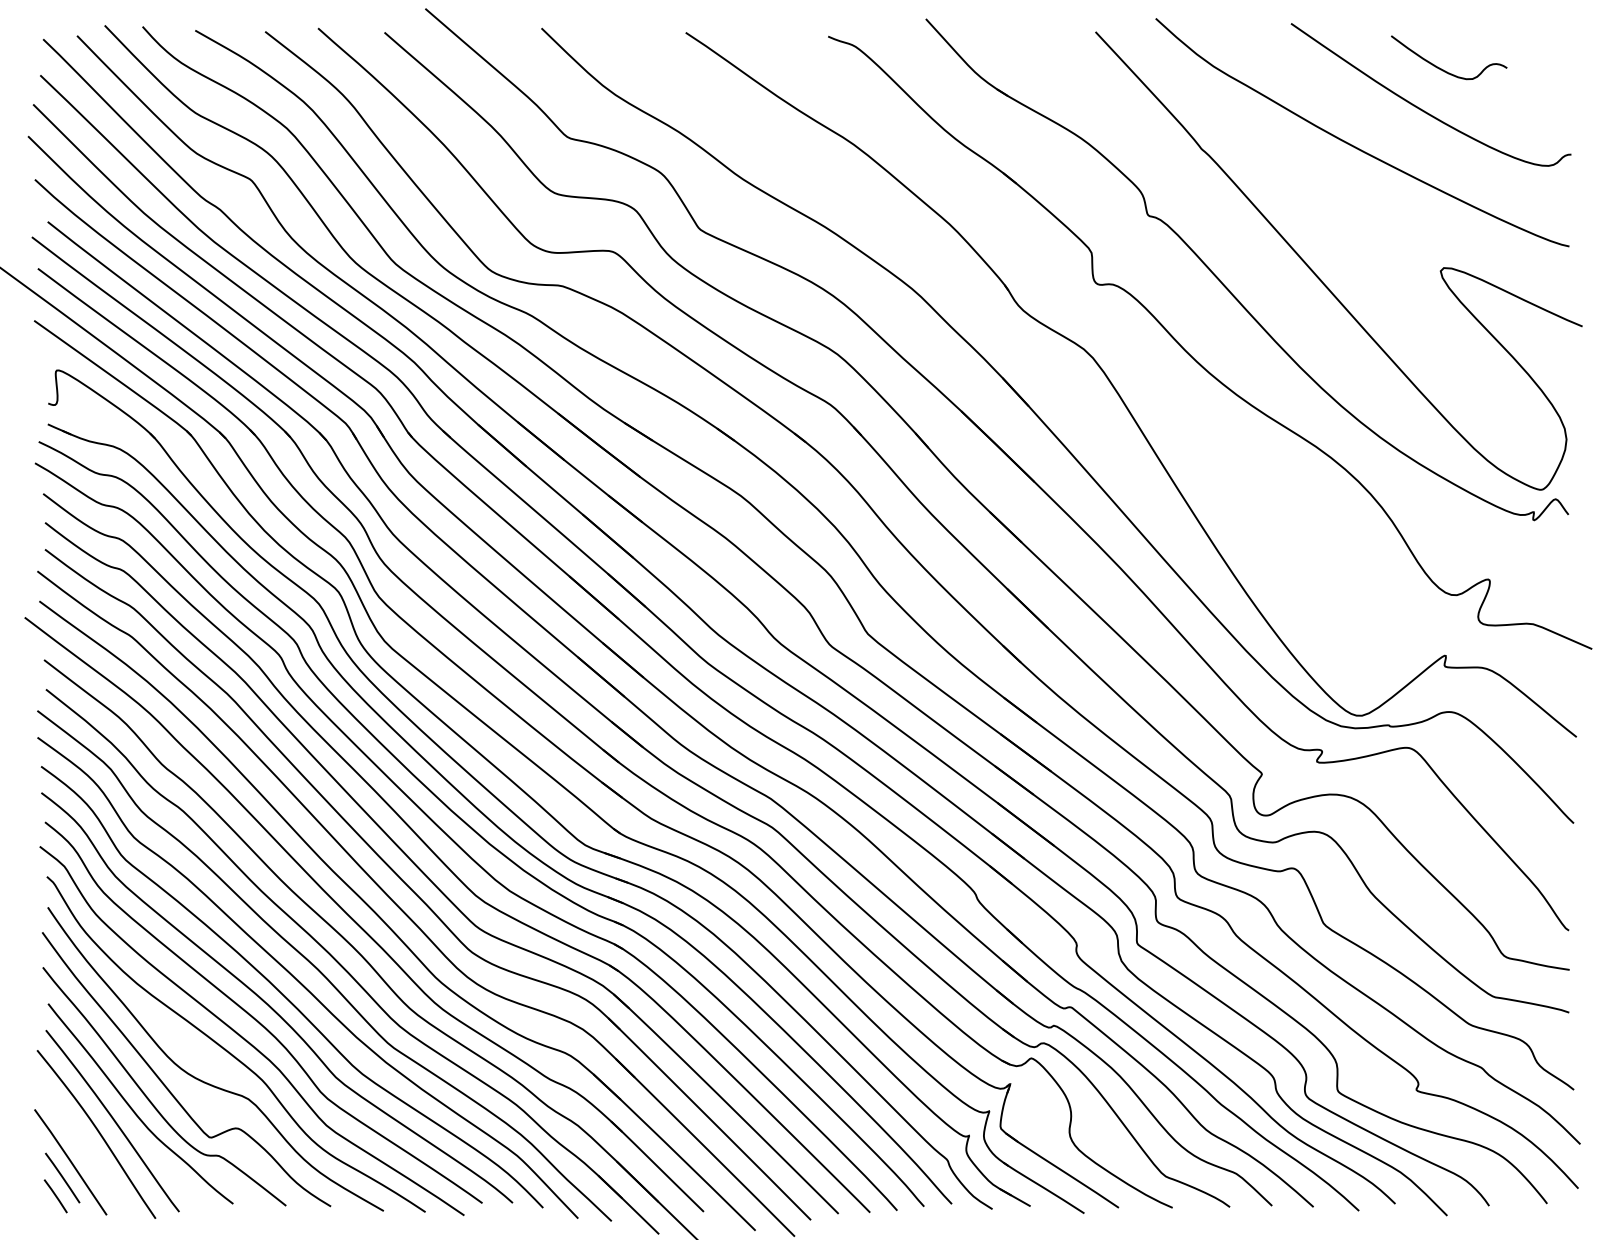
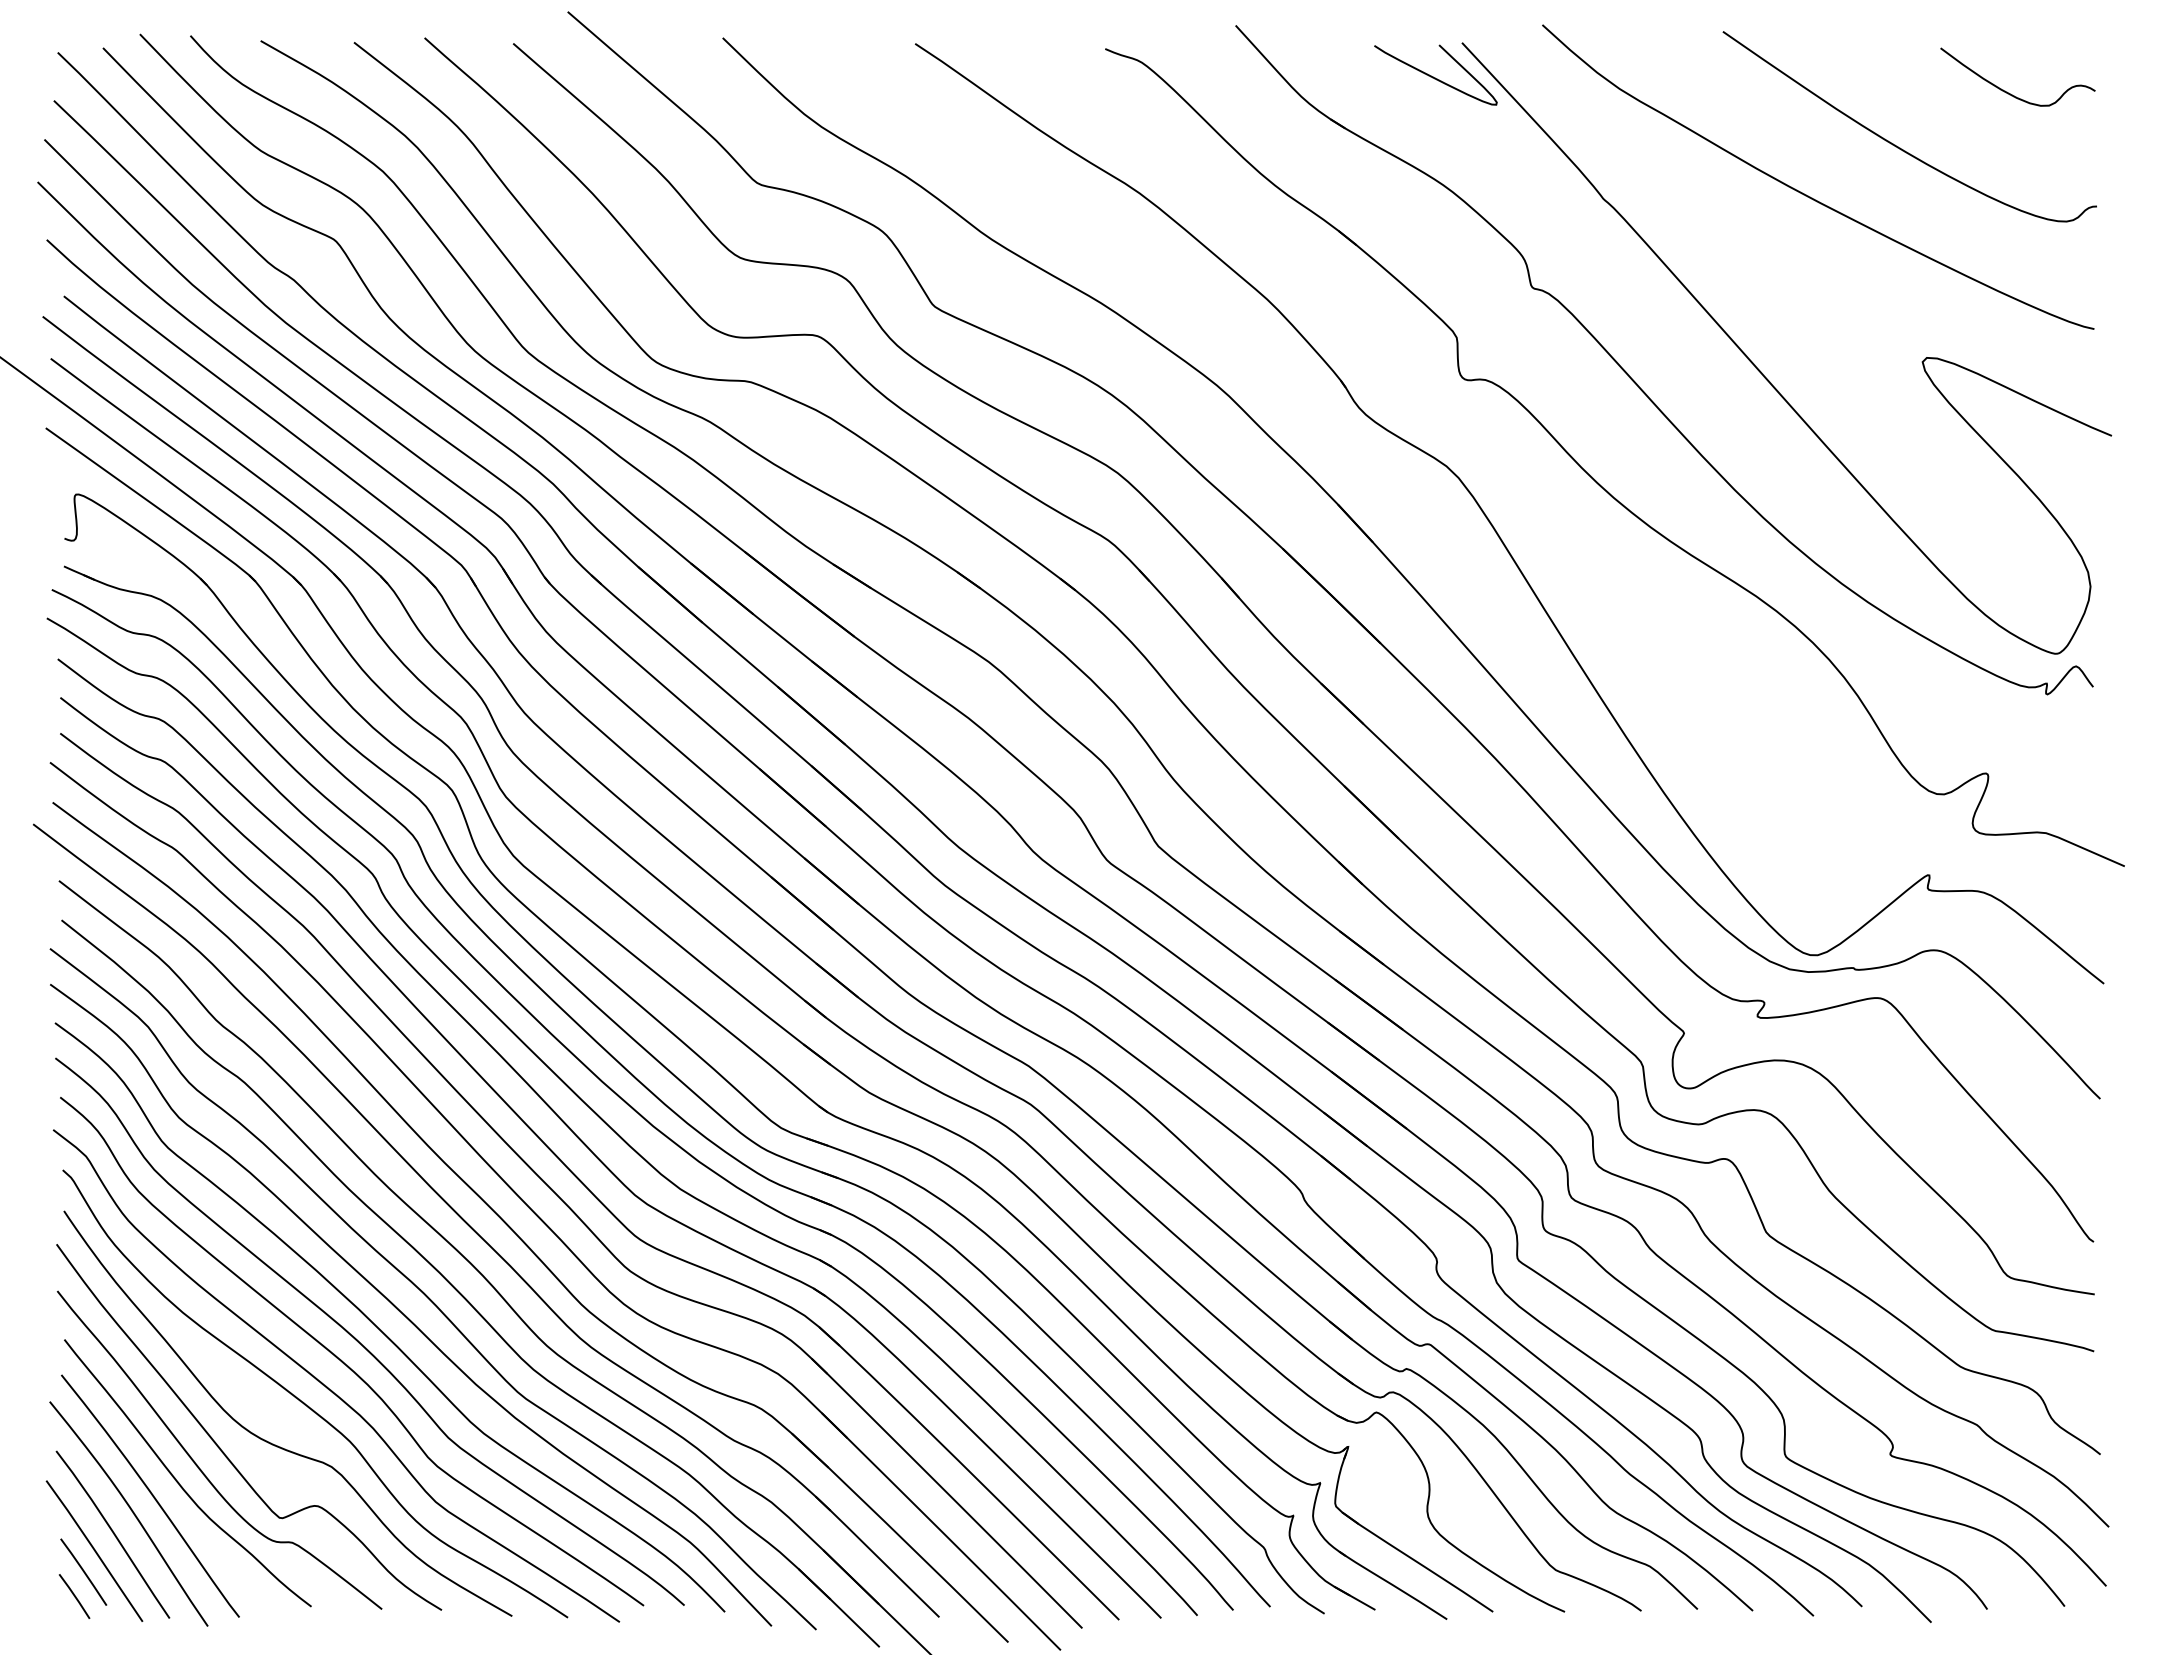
curve: (1074, 57) -> (1433, 76), added
curve: (1441, 68) -> (2007, 91), moved
curve: (84, 1149) -> (112, 1533), added

